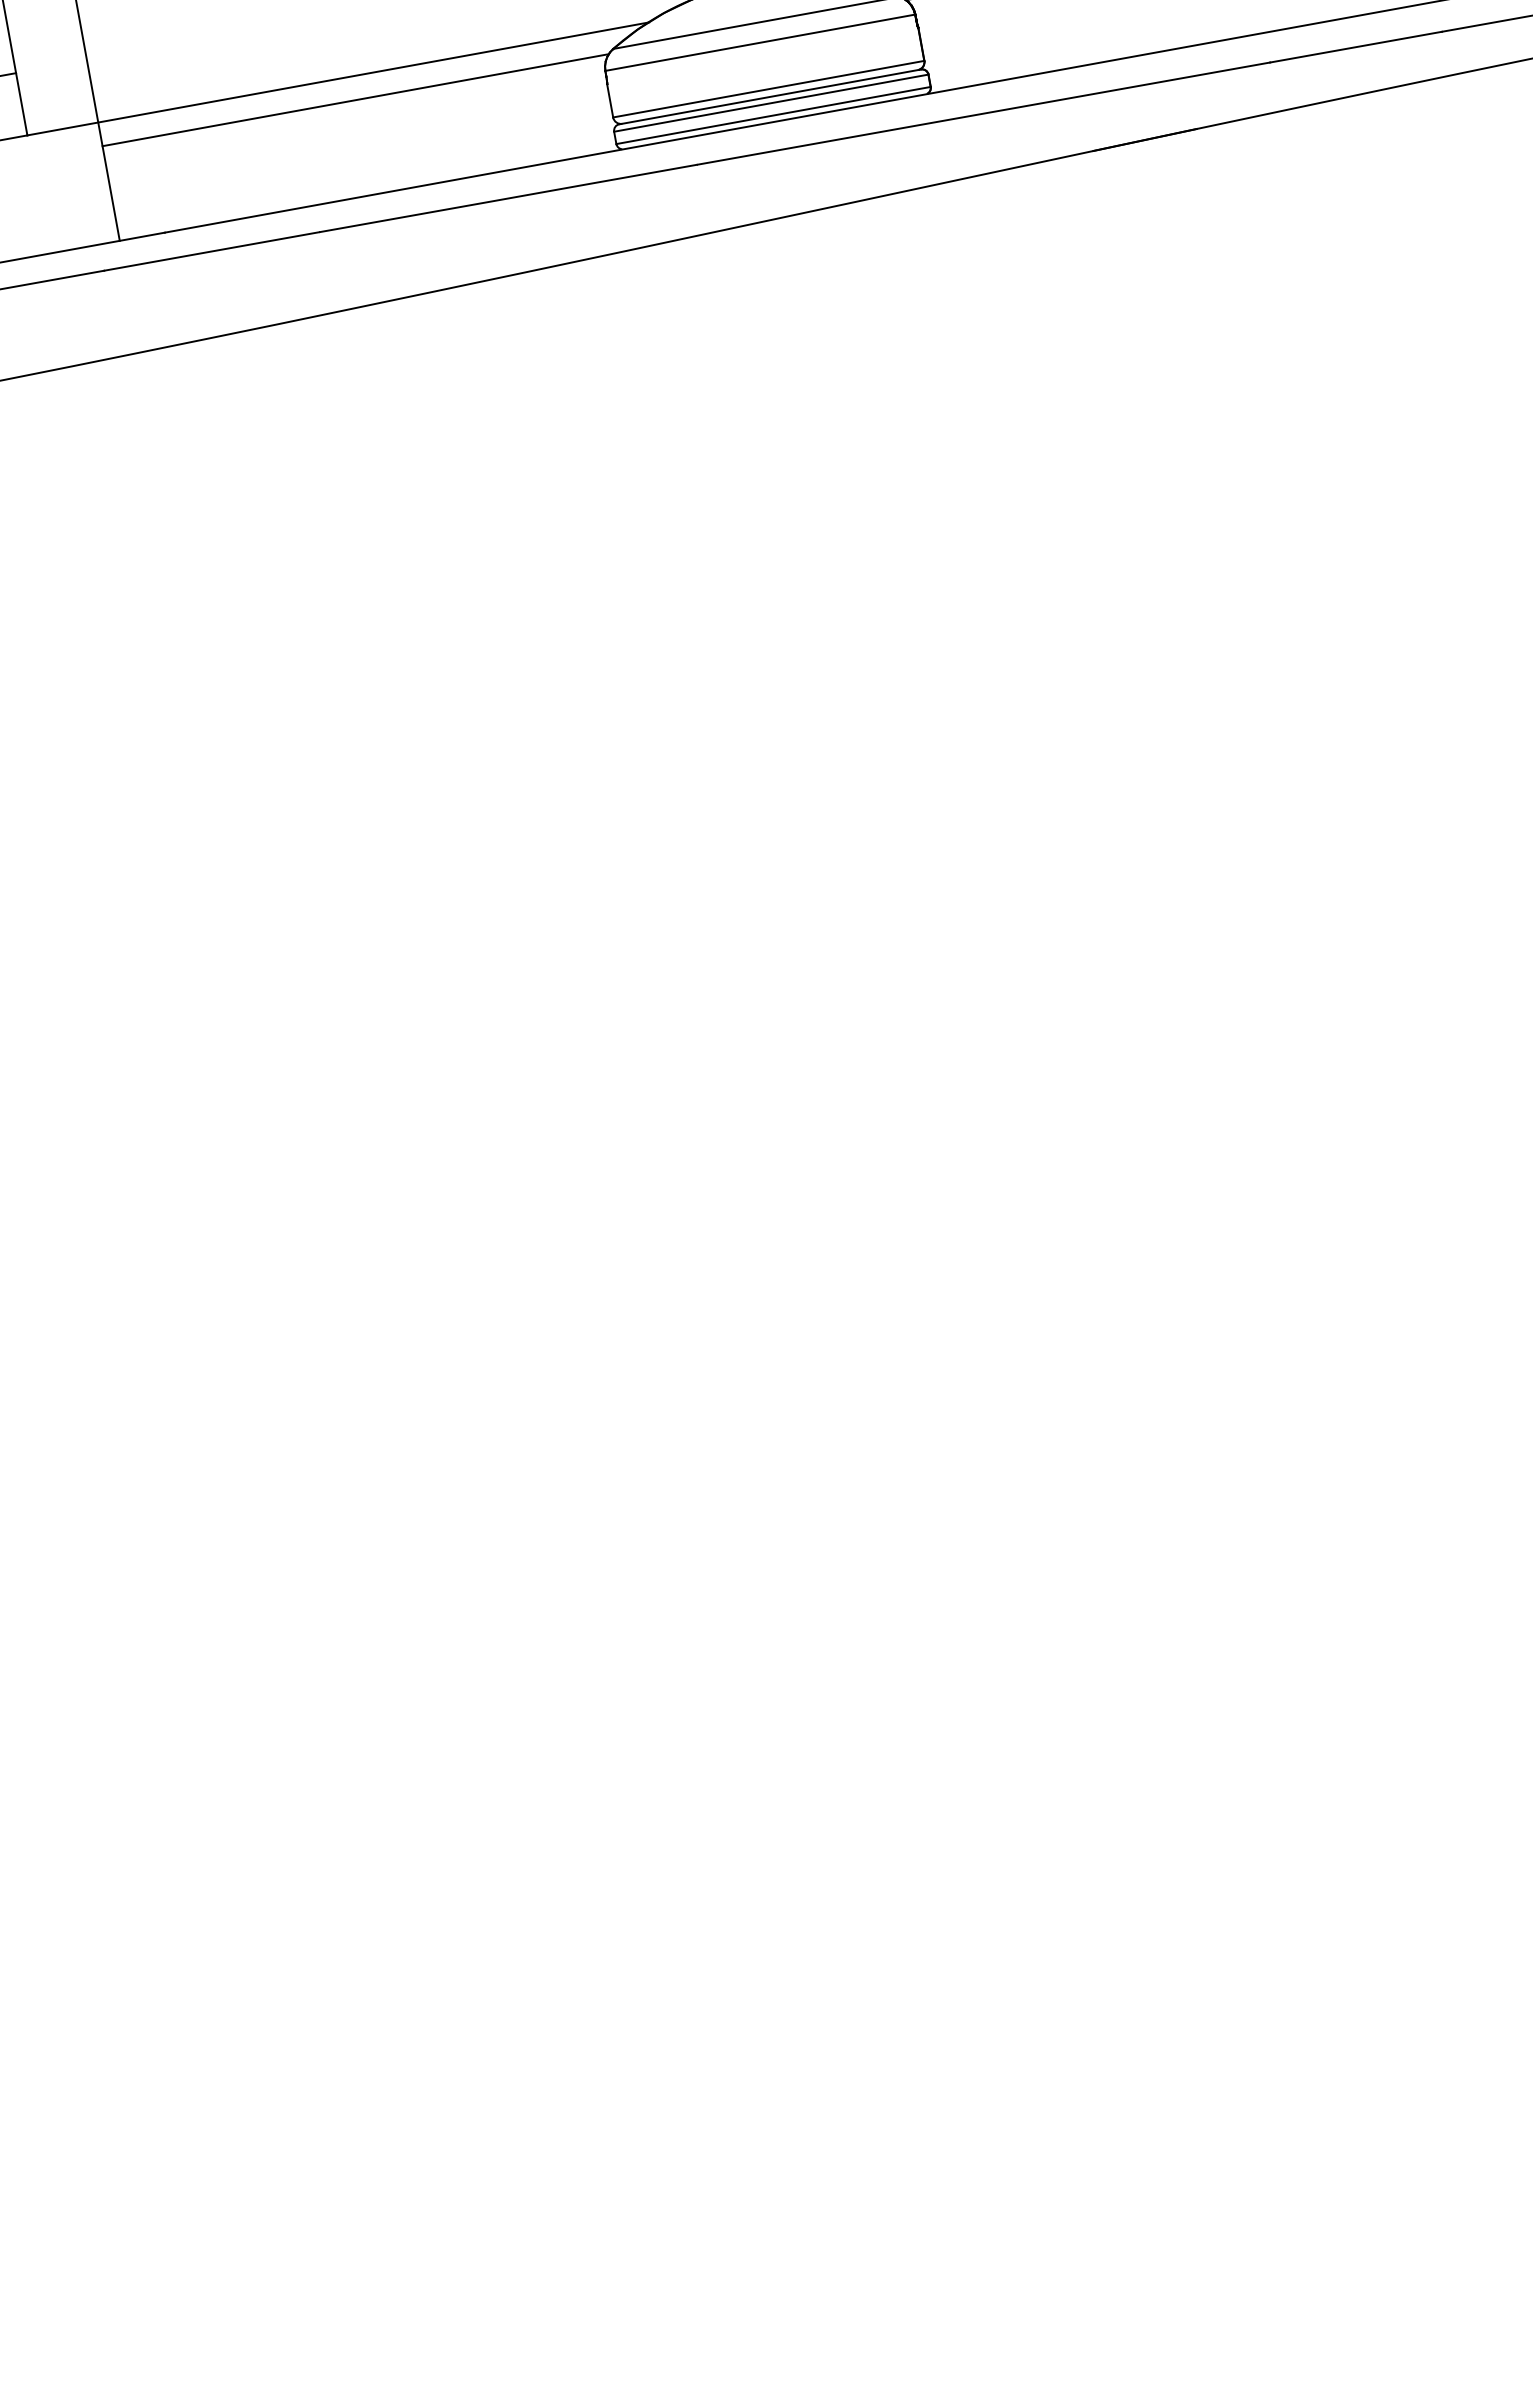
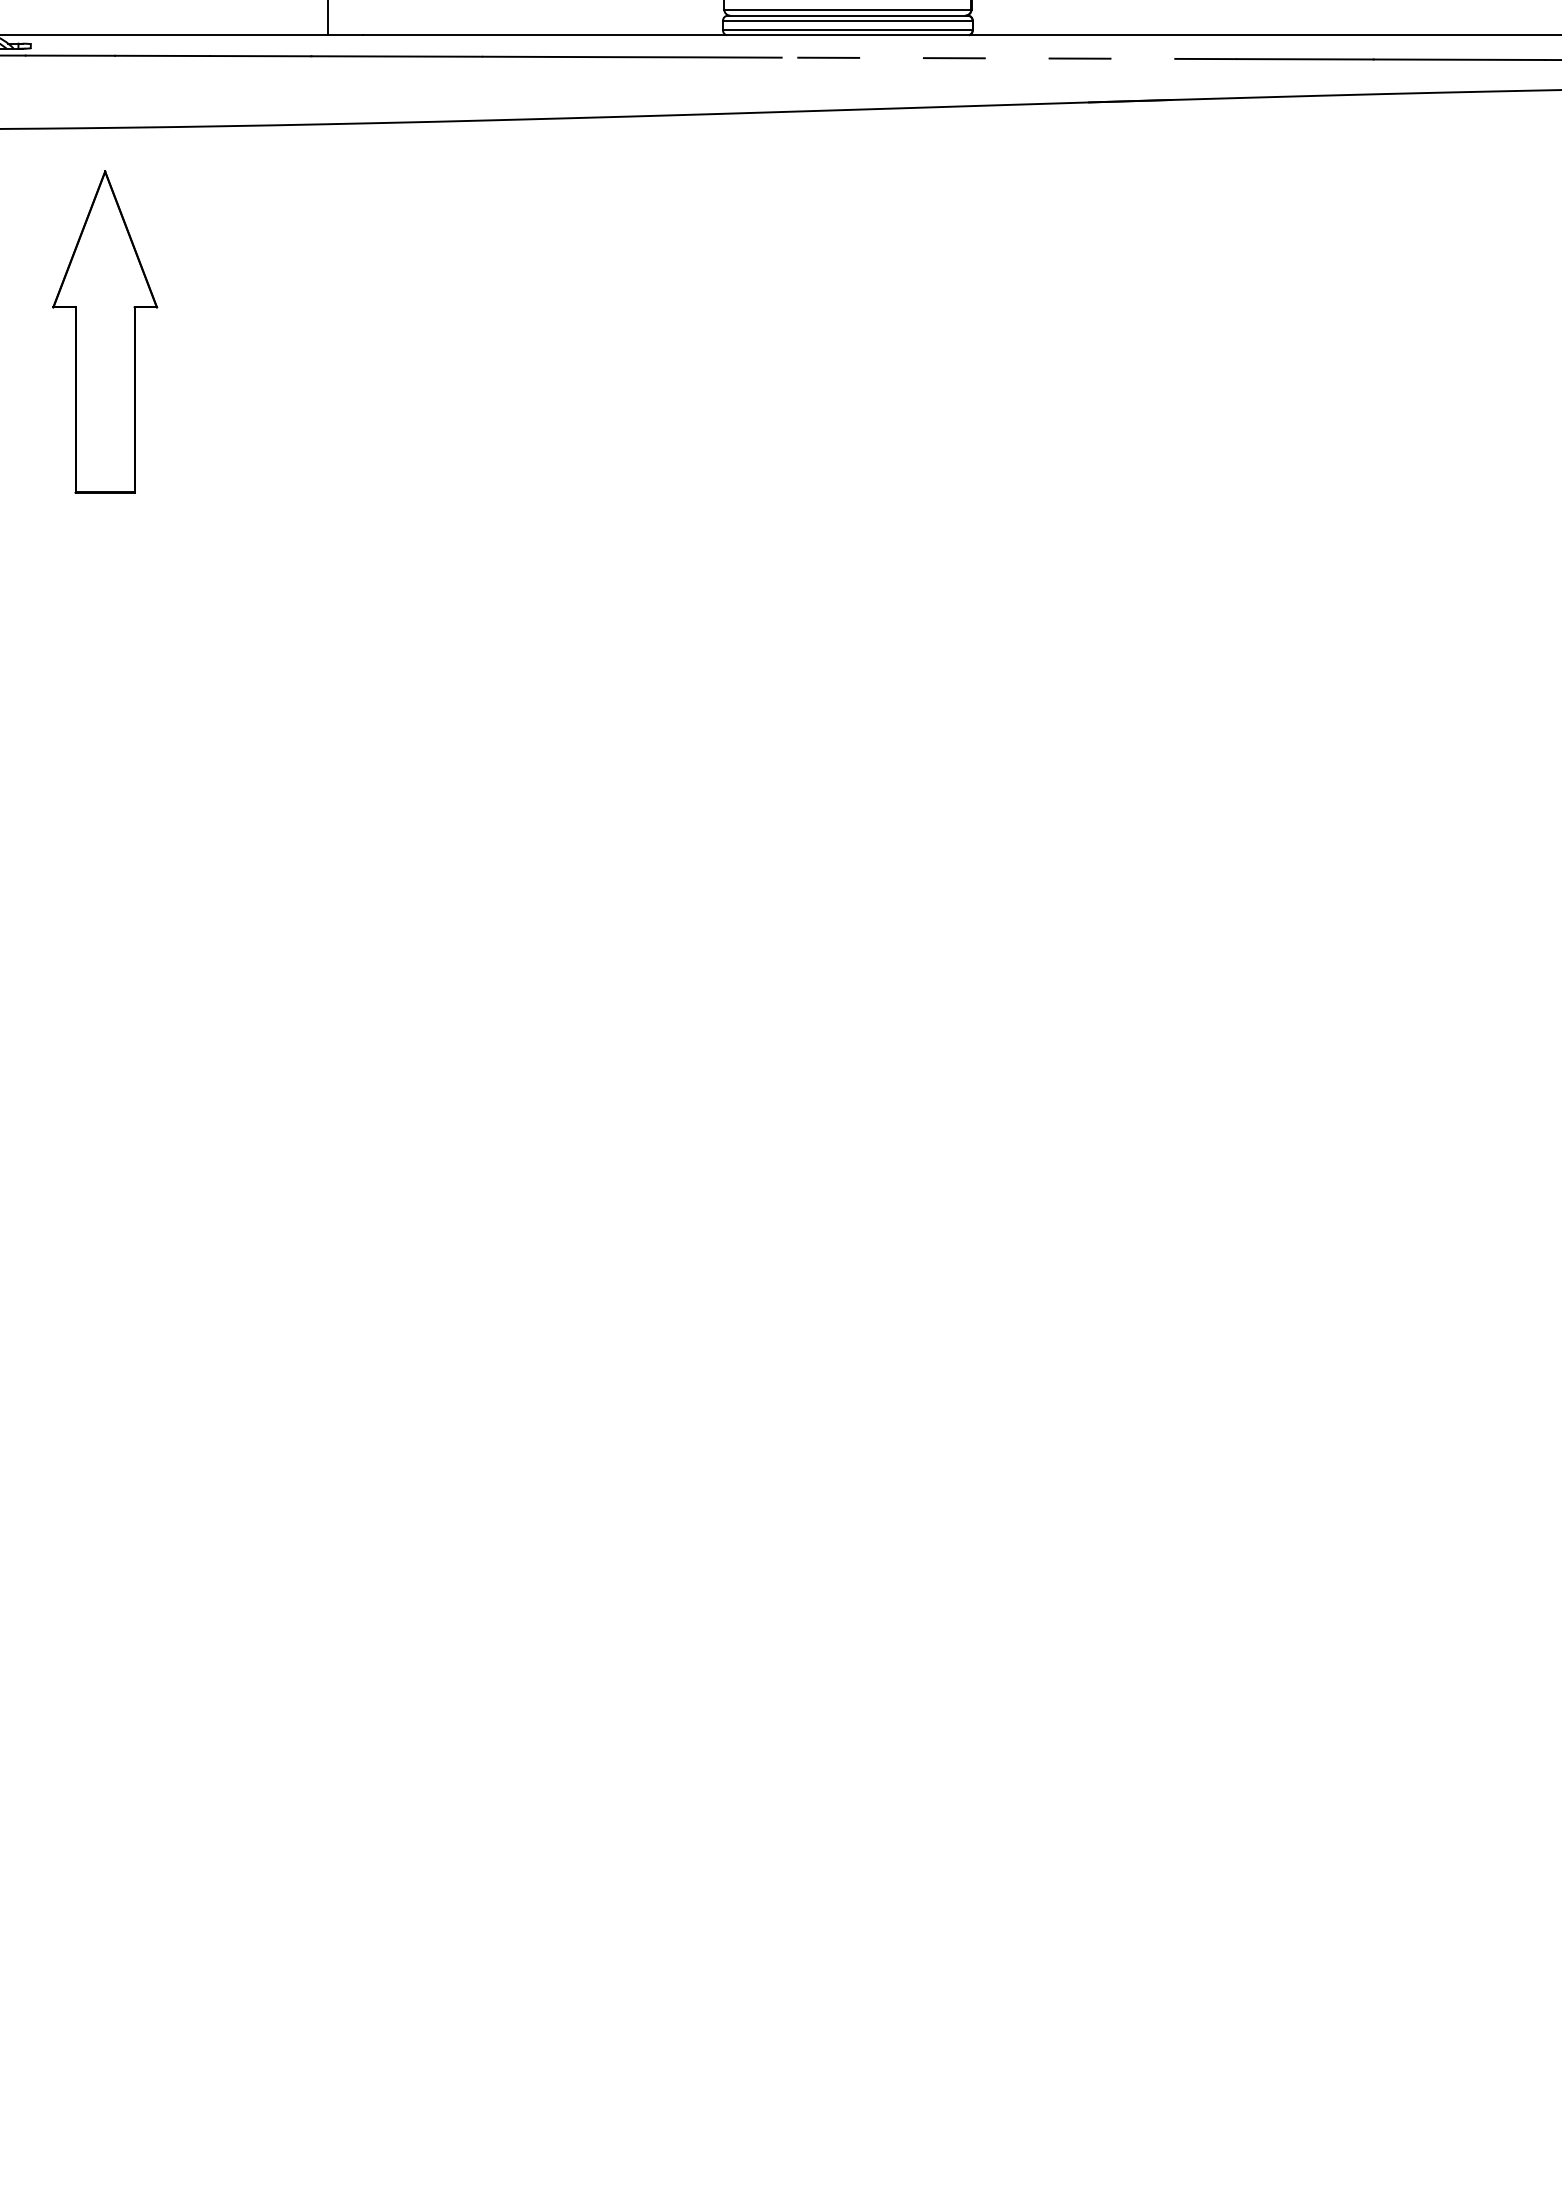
line: (983, 113) -> (1009, 58), solid -> dashed

